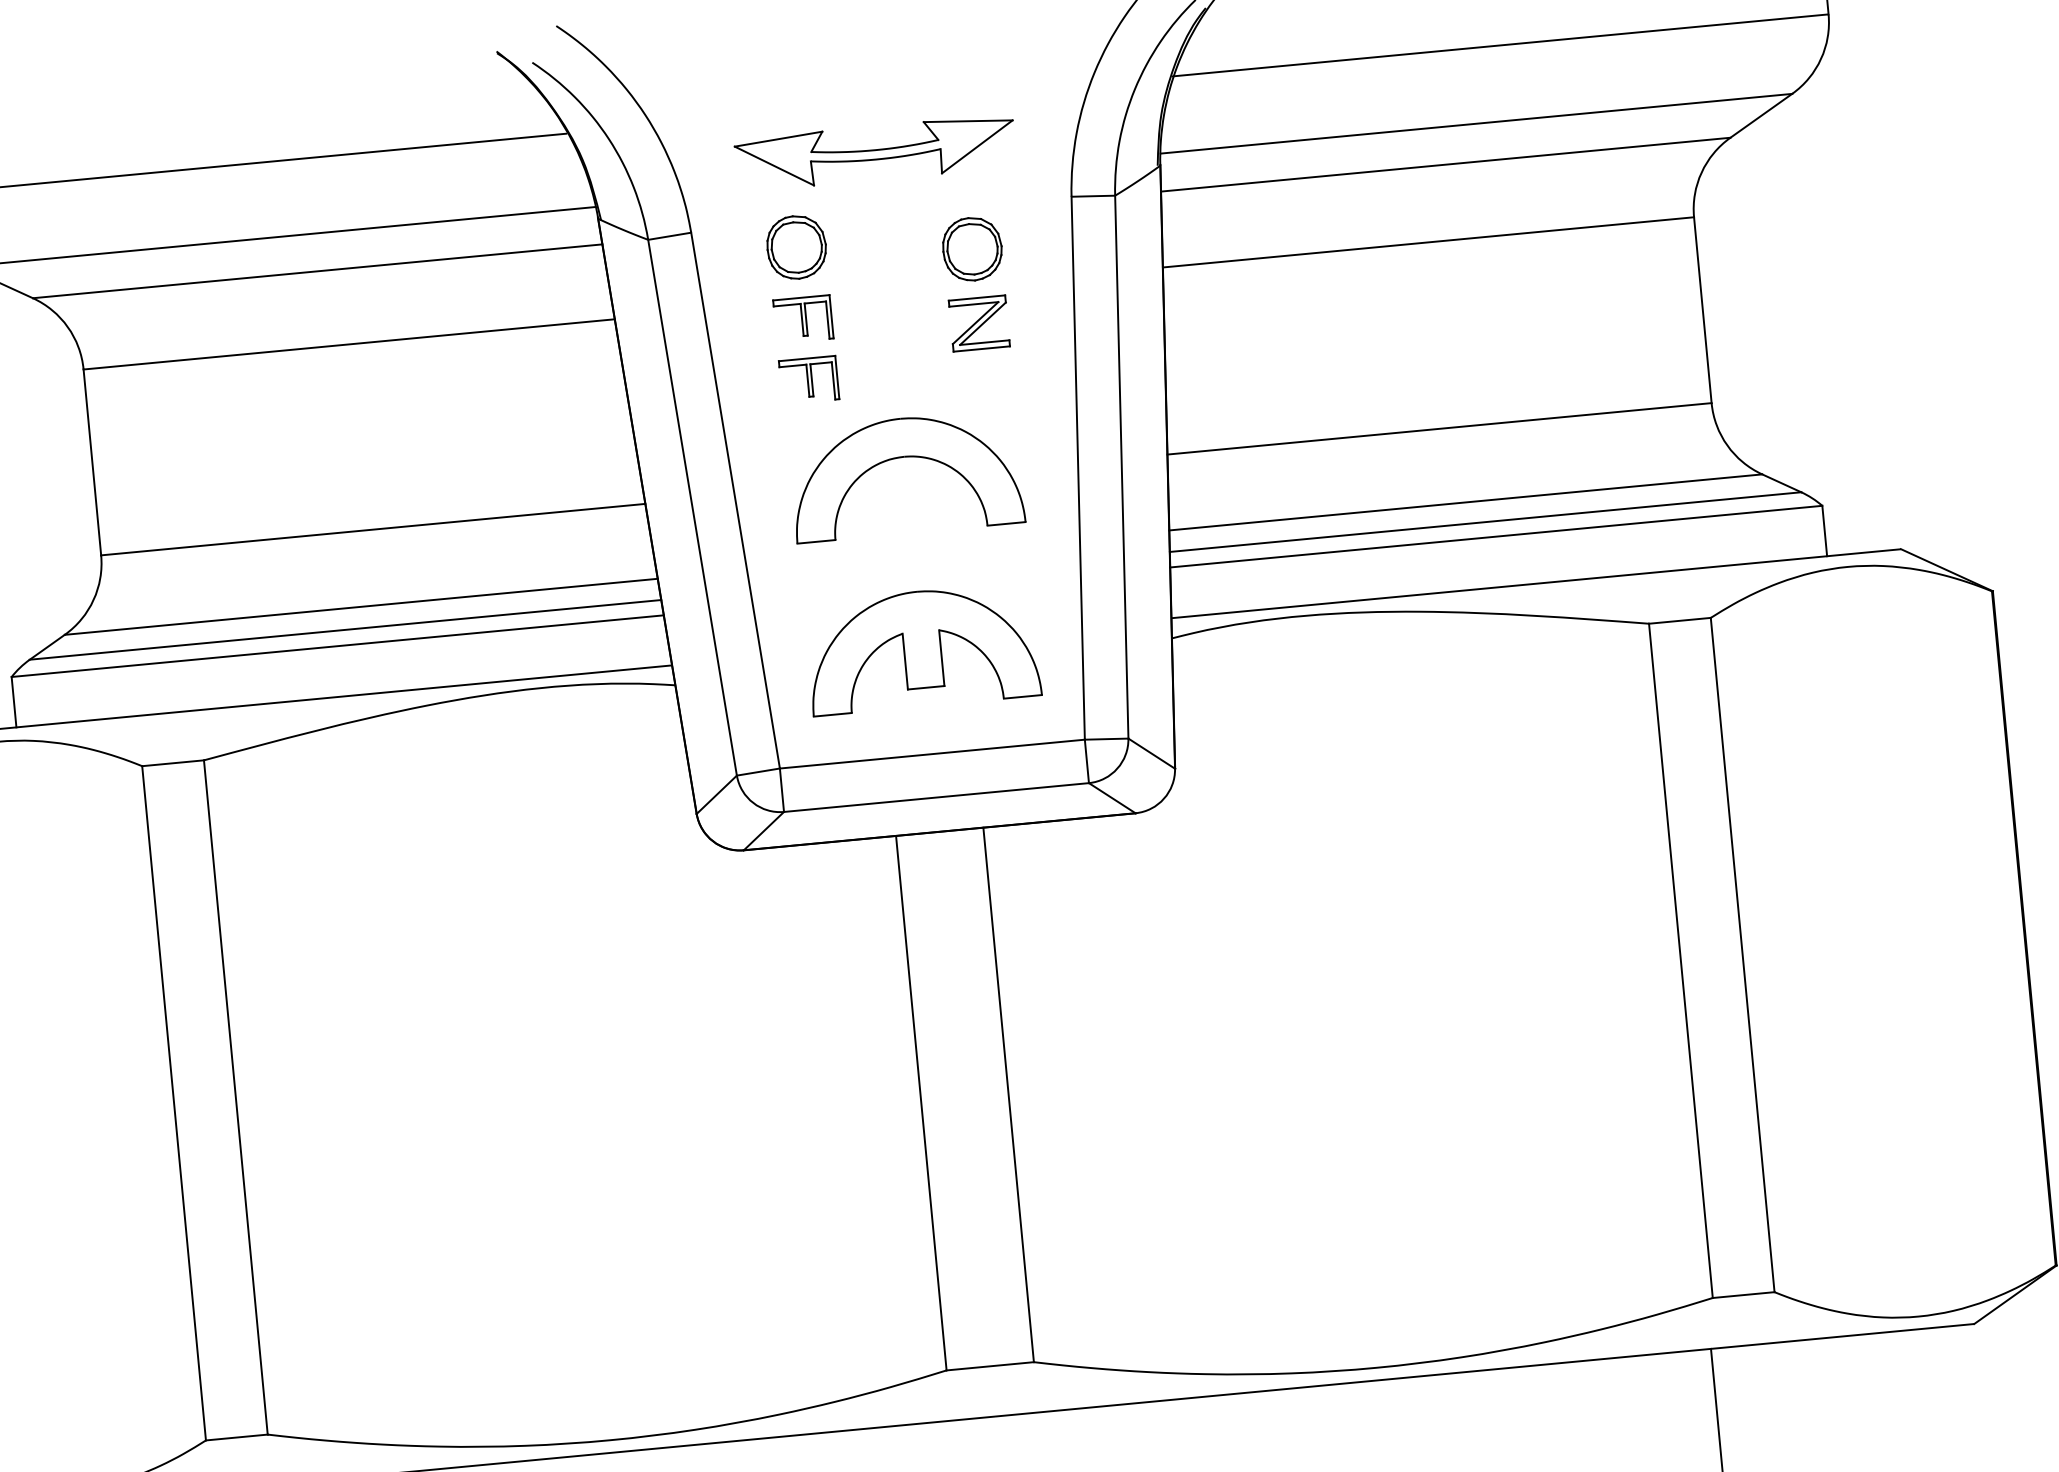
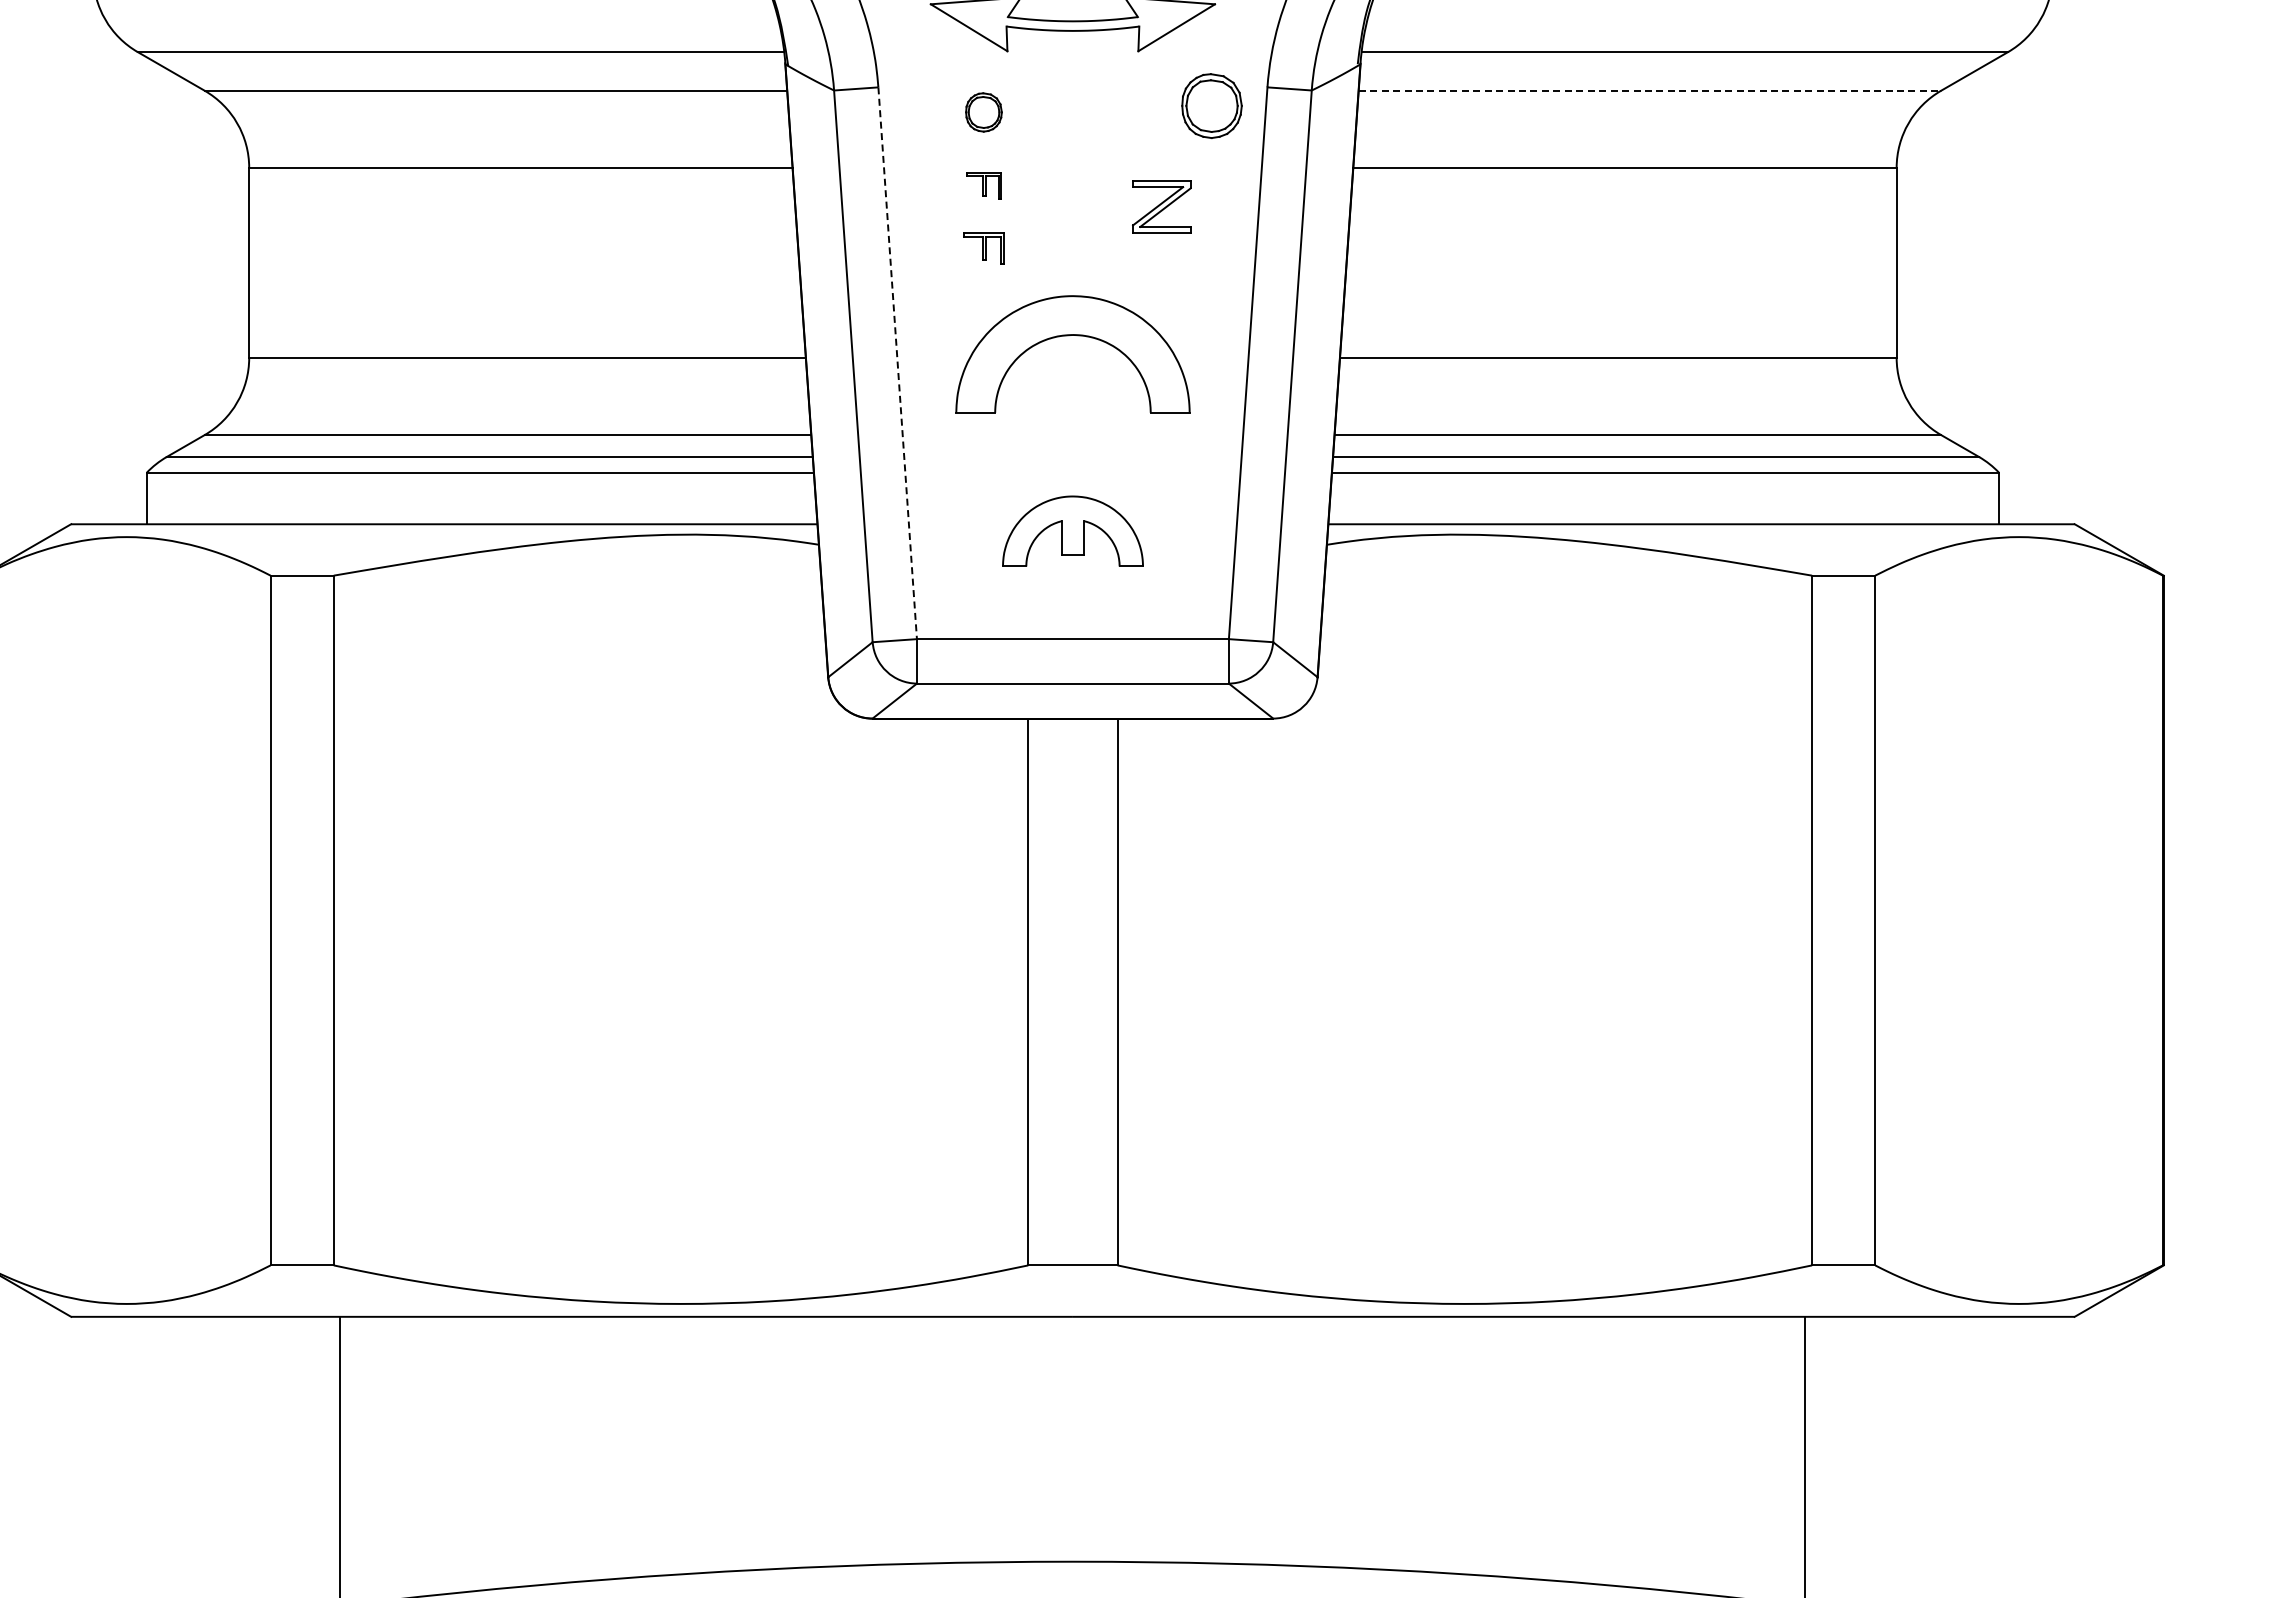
line: (1446, 164) -> (1650, 90), solid -> dashed
part: (796, 247) -> (983, 112), size x0.6
part: (971, 248) -> (1211, 105), moved
part: (803, 318) -> (983, 185), size x0.6
part: (808, 379) -> (983, 247), size x0.7
line: (735, 500) -> (897, 363), solid -> dashed
part: (922, 648) -> (1072, 531), size x0.6

